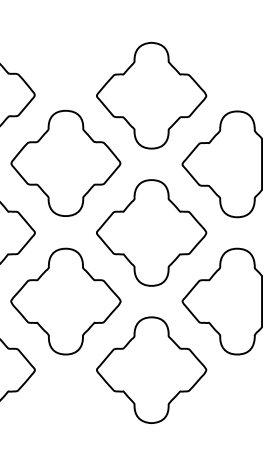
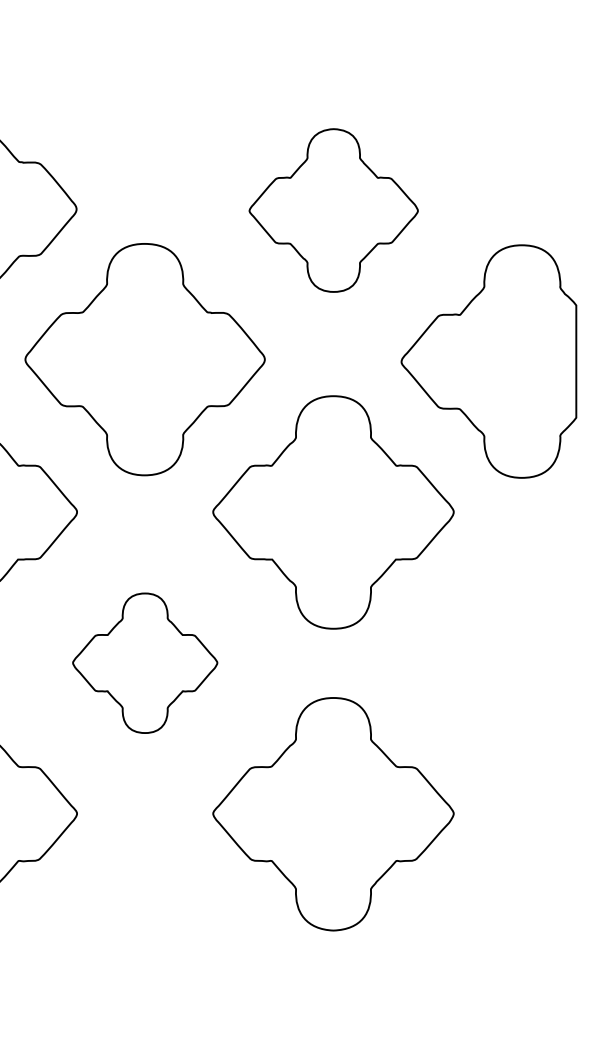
part: (151, 95) -> (333, 210), size x0.7
part: (65, 301) -> (144, 663), size x0.6
part: (221, 301) -> (487, 663), removed

